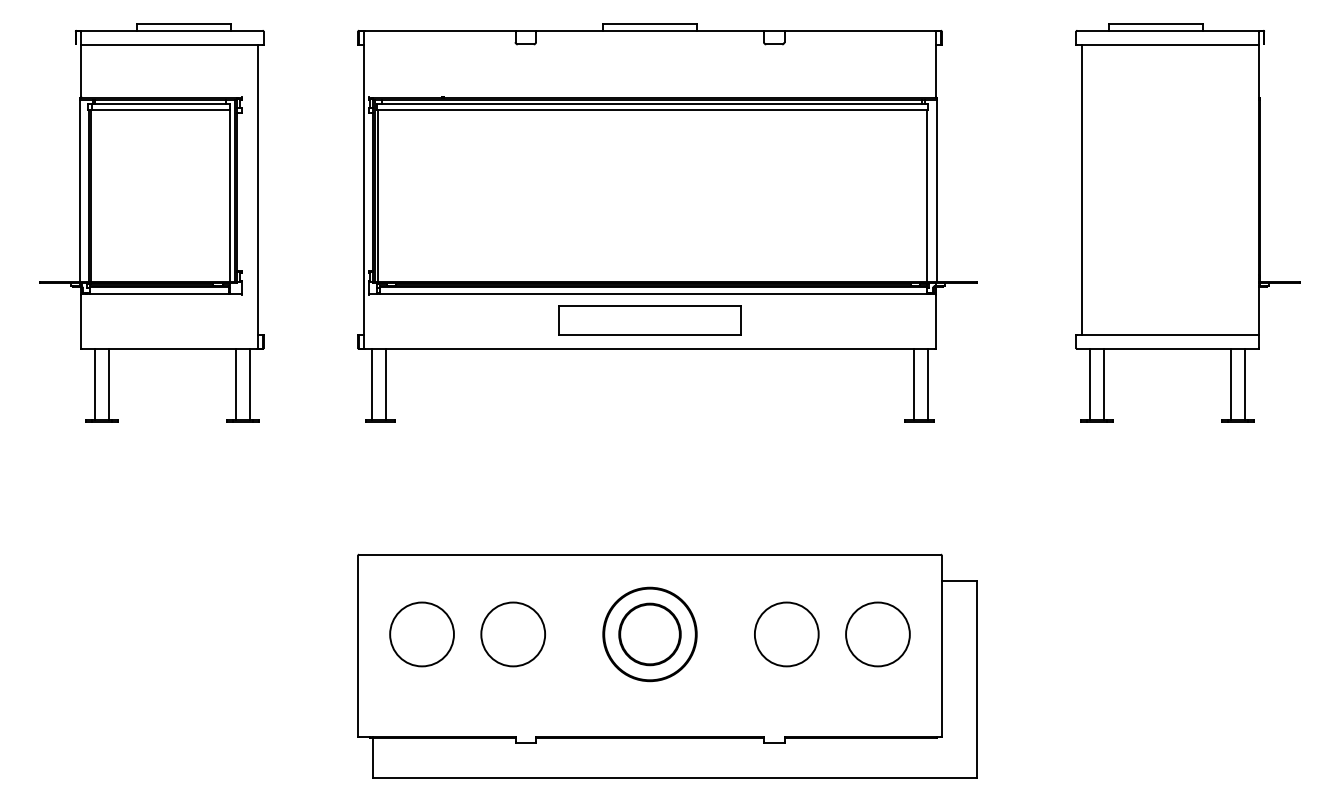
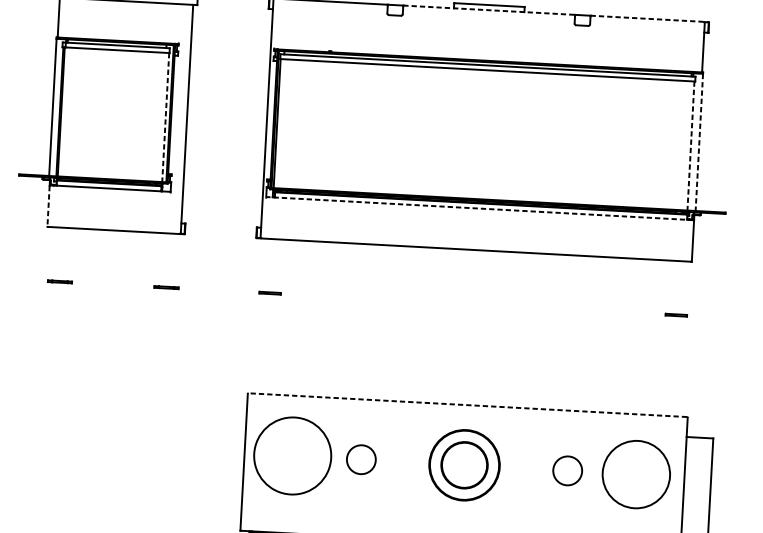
line: (650, 30) -> (489, 10), solid -> dashed
line: (863, 30) -> (650, 18), solid -> dashed
line: (937, 190) -> (699, 142), solid -> dashed
line: (229, 195) -> (165, 117), solid -> dashed
line: (926, 195) -> (690, 145), solid -> dashed
line: (651, 293) -> (479, 208), solid -> dashed
part: (649, 320) -> (476, 228), removed
line: (81, 322) -> (48, 206), solid -> dashed
line: (94, 383) -> (56, 253), removed
line: (108, 383) -> (66, 254), removed
line: (236, 383) -> (163, 259), removed
line: (249, 383) -> (172, 259), removed
line: (371, 383) -> (264, 264), removed
line: (385, 383) -> (275, 265), removed
line: (914, 383) -> (674, 286), removed
line: (928, 383) -> (684, 287), removed
line: (650, 554) -> (468, 405), solid -> dashed
circle: (421, 634) -> (292, 456), size x1.6
circle: (512, 634) -> (360, 459), size x0.6
circle: (786, 634) -> (567, 470), size x0.6
circle: (877, 634) -> (636, 474), size x1.4

